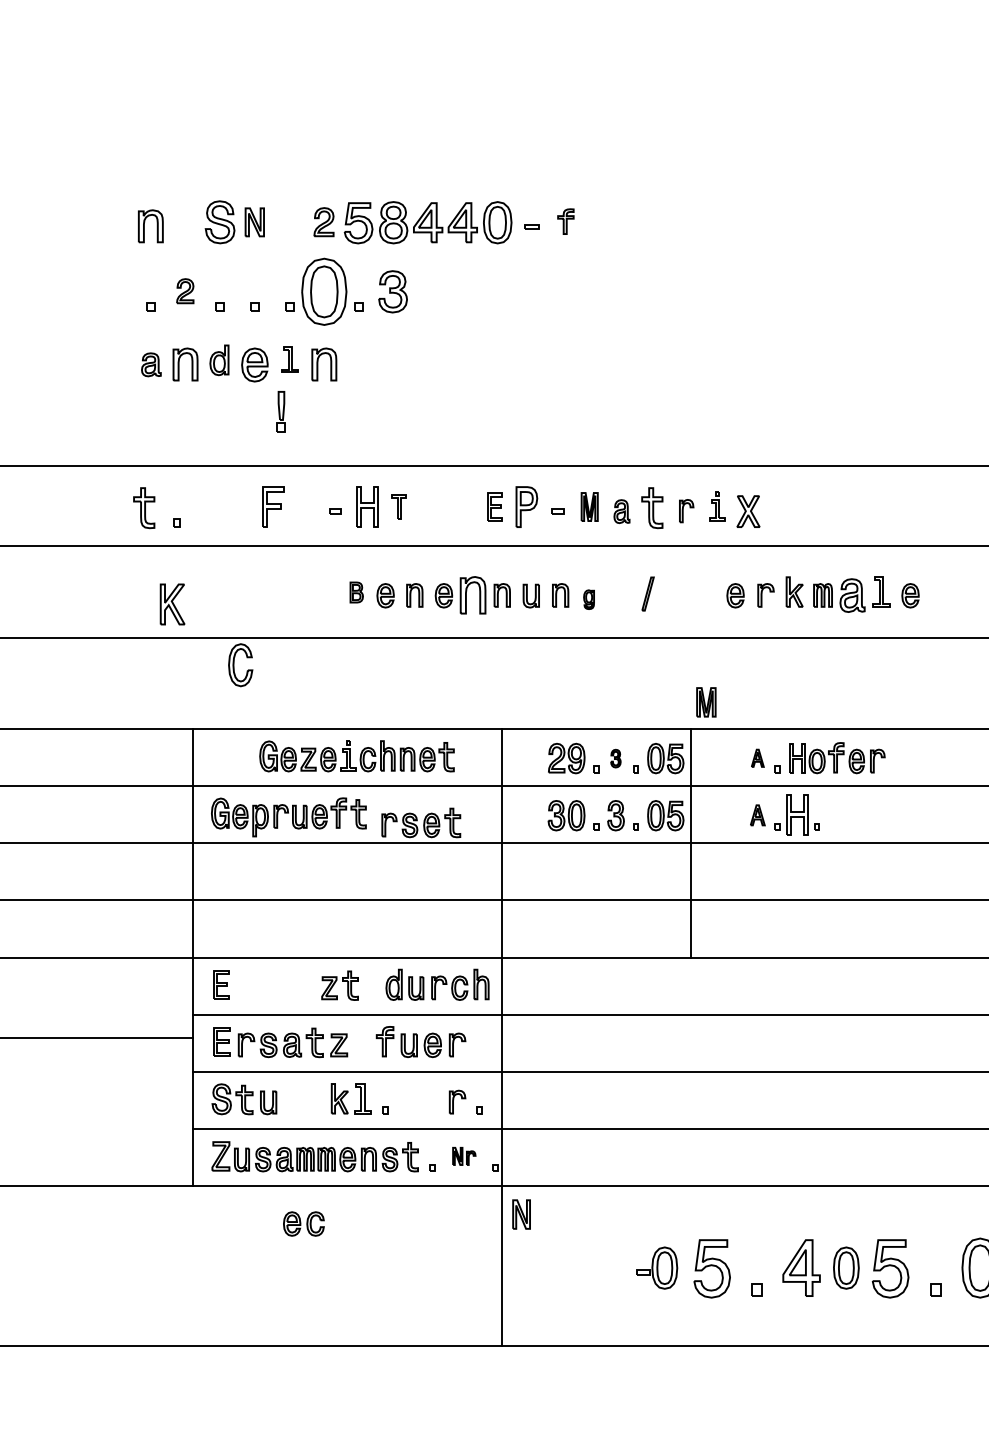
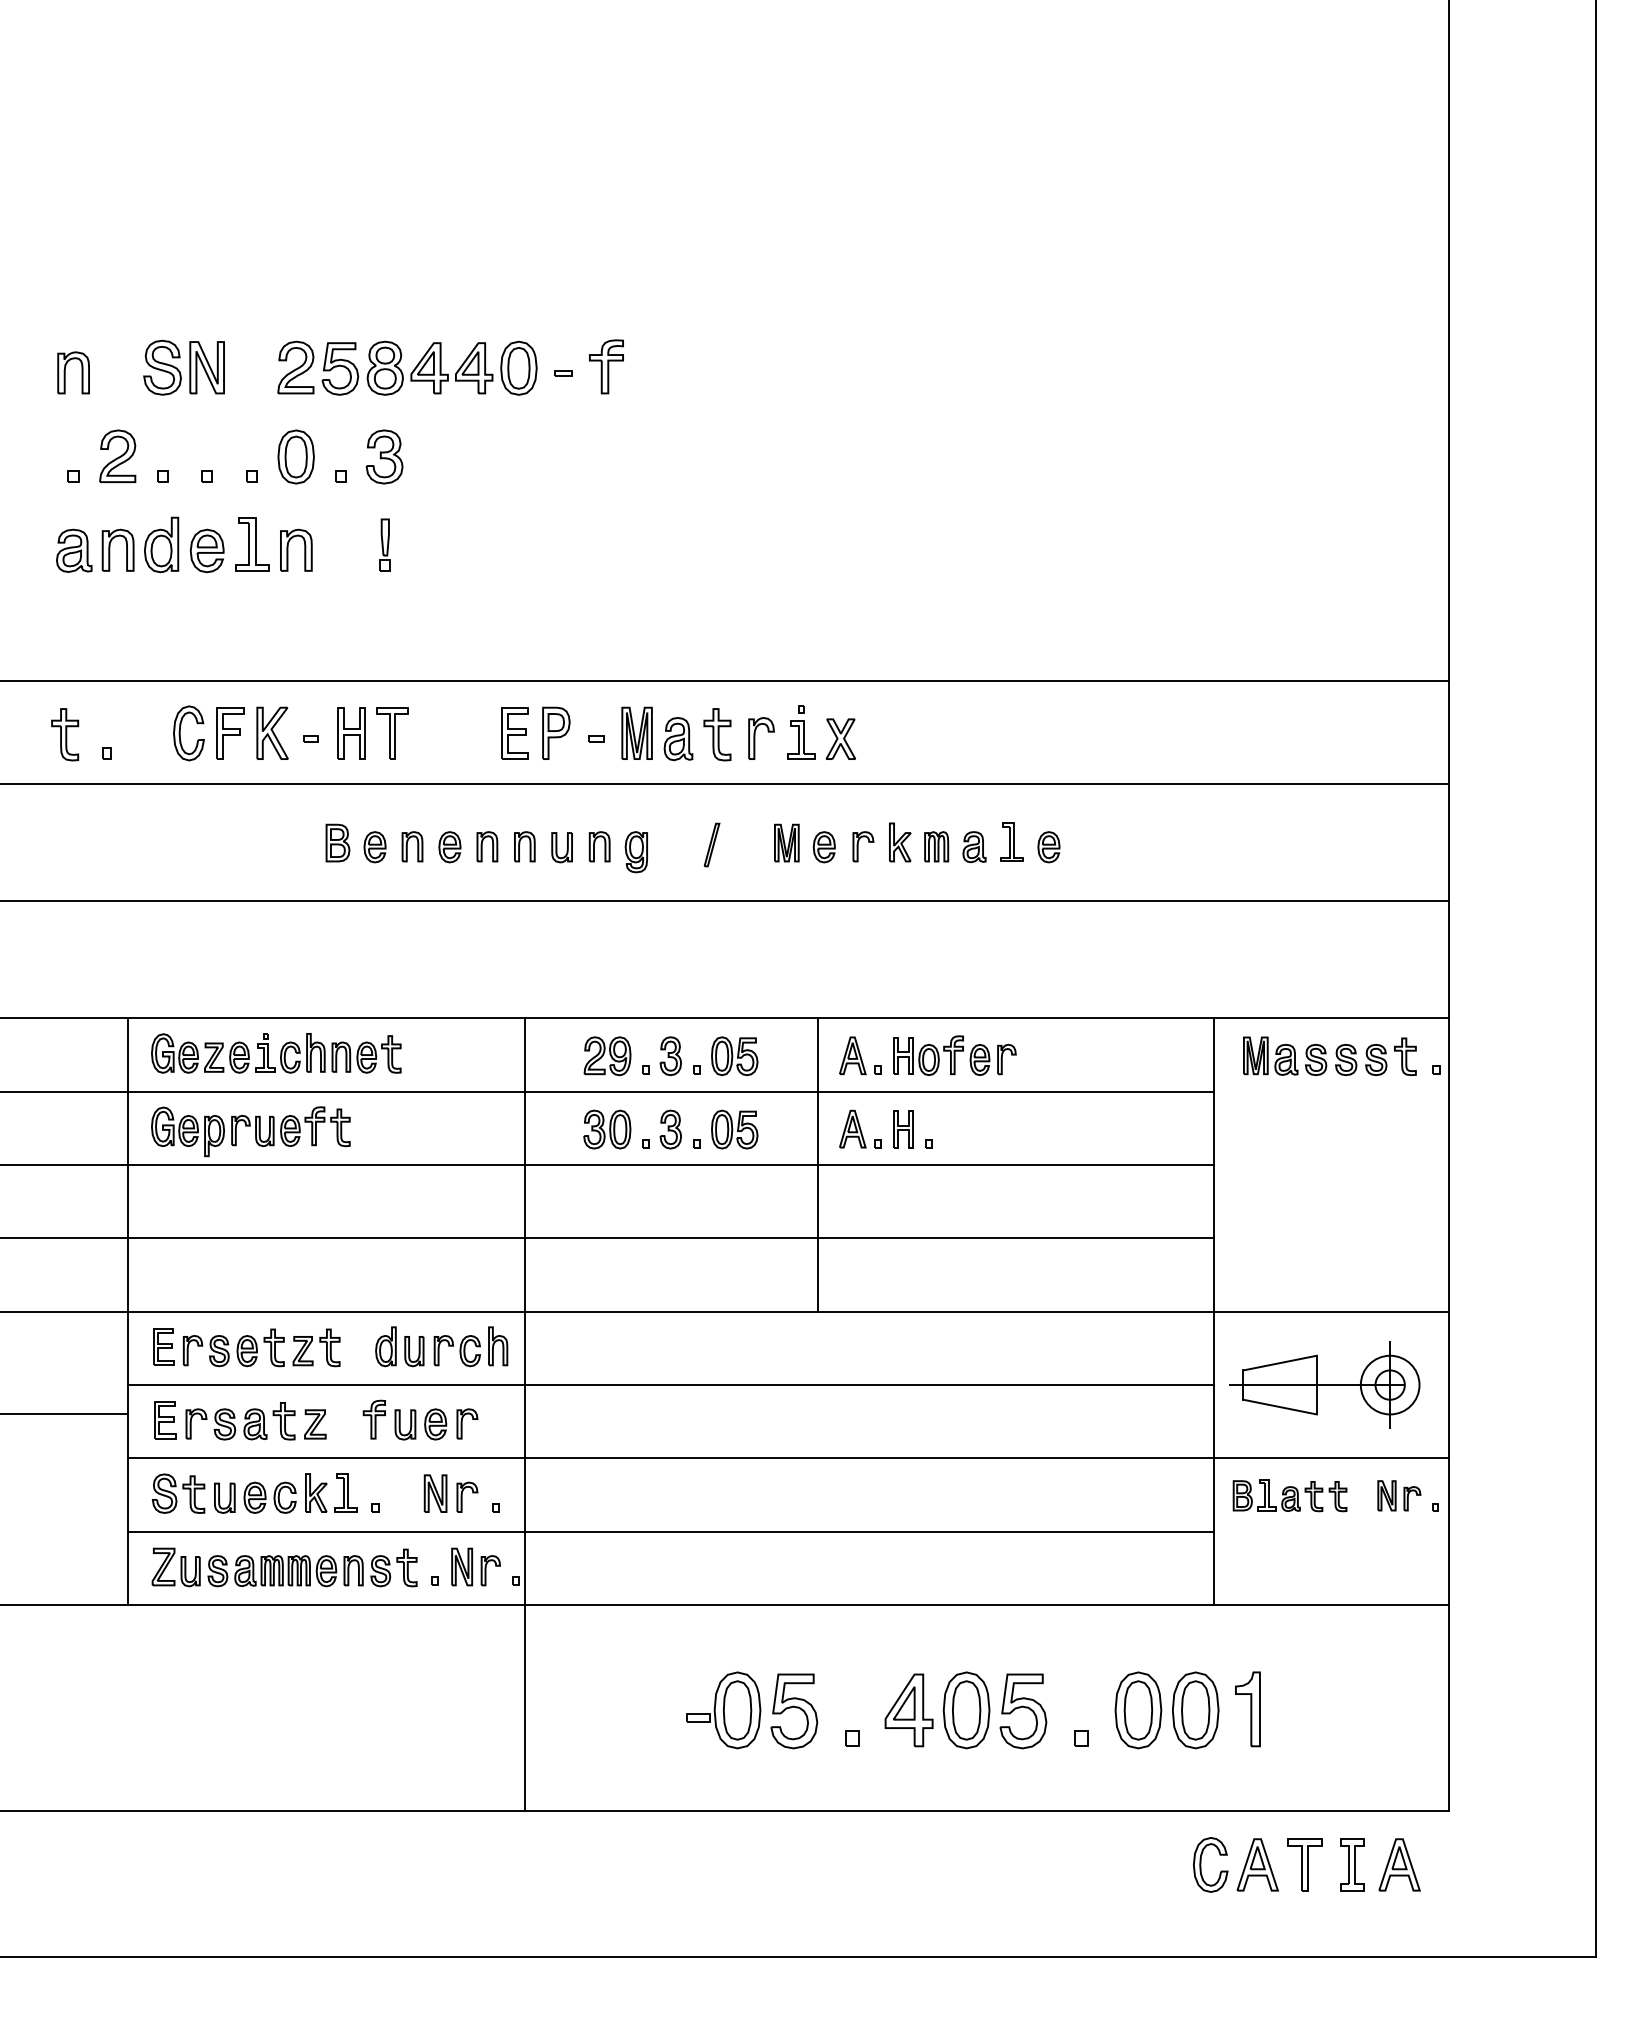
part: (565, 221) -> (606, 366), size x1.67
part: (254, 222) -> (206, 367), size x1.43
part: (323, 222) -> (295, 367), size x1.43
part: (185, 290) -> (117, 455), size x1.67
part: (323, 291) -> (295, 456), size x0.62
part: (219, 359) -> (161, 544), size x1.43
part: (290, 359) -> (252, 544), size x1.67
part: (151, 364) -> (74, 550), size x1.43
part: (280, 411) -> (384, 544), moved
part: (589, 506) -> (636, 732), size x1.43
part: (717, 506) -> (801, 732), size x1.43
part: (399, 507) -> (392, 733), size x1.67
part: (494, 507) -> (514, 733), size x1.43
part: (621, 511) -> (678, 739), size x1.43
part: (686, 511) -> (761, 738), size x1.43
part: (356, 592) -> (337, 842), size x1.43
part: (473, 595) -> (487, 846), size x0.62
part: (852, 595) -> (974, 847), size x0.71
part: (588, 599) -> (635, 852), size x1.67
part: (172, 603) -> (272, 732), moved
part: (234, 665) -> (180, 733), moved
part: (706, 701) -> (786, 842), moved
part: (357, 756) -> (276, 1053), moved
part: (757, 757) -> (852, 1055), size x1.67
part: (615, 758) -> (670, 1056), size x1.67
part: (757, 814) -> (852, 1128), size x1.43
part: (797, 815) -> (903, 1129), size x0.71
part: (421, 822) -> (233, 1347), moved
line: (690, 842) -> (817, 1164), moved
part: (463, 1156) -> (475, 1566), size x1.67
part: (521, 1214) -> (435, 1493), moved
part: (303, 1223) -> (269, 1497), moved
part: (657, 1268) -> (723, 1710), size x1.43
part: (846, 1268) -> (966, 1710), size x1.43

